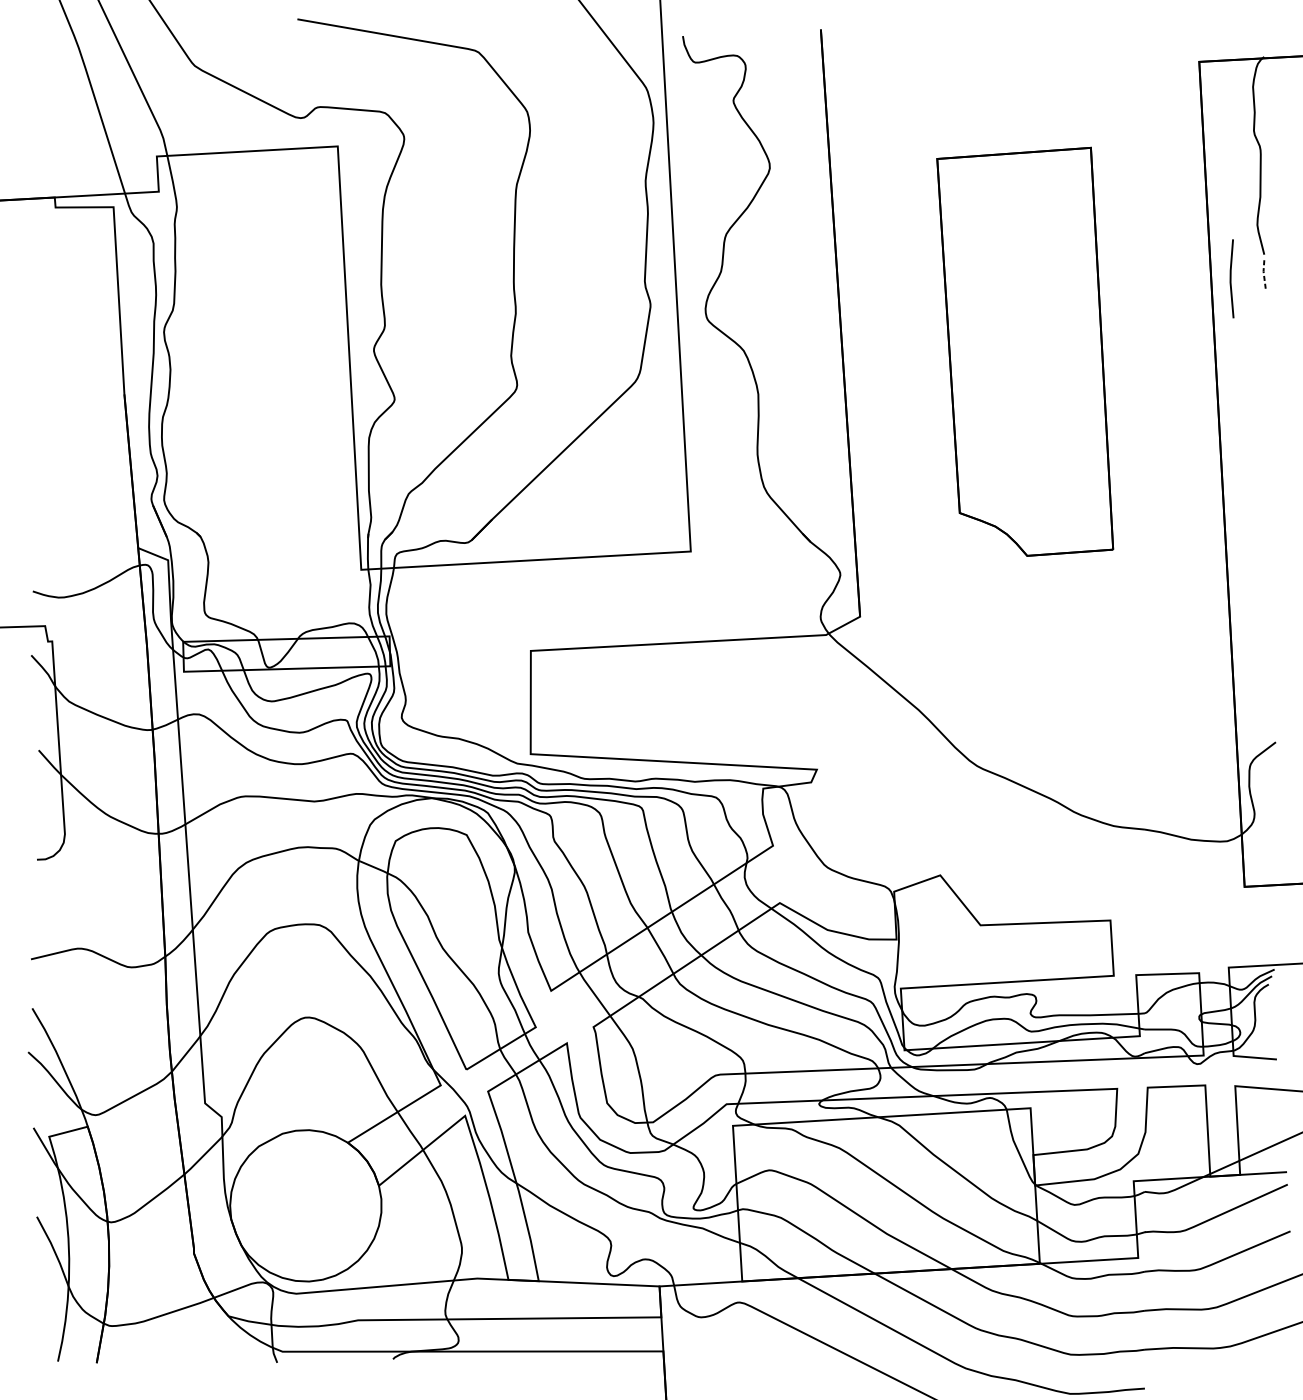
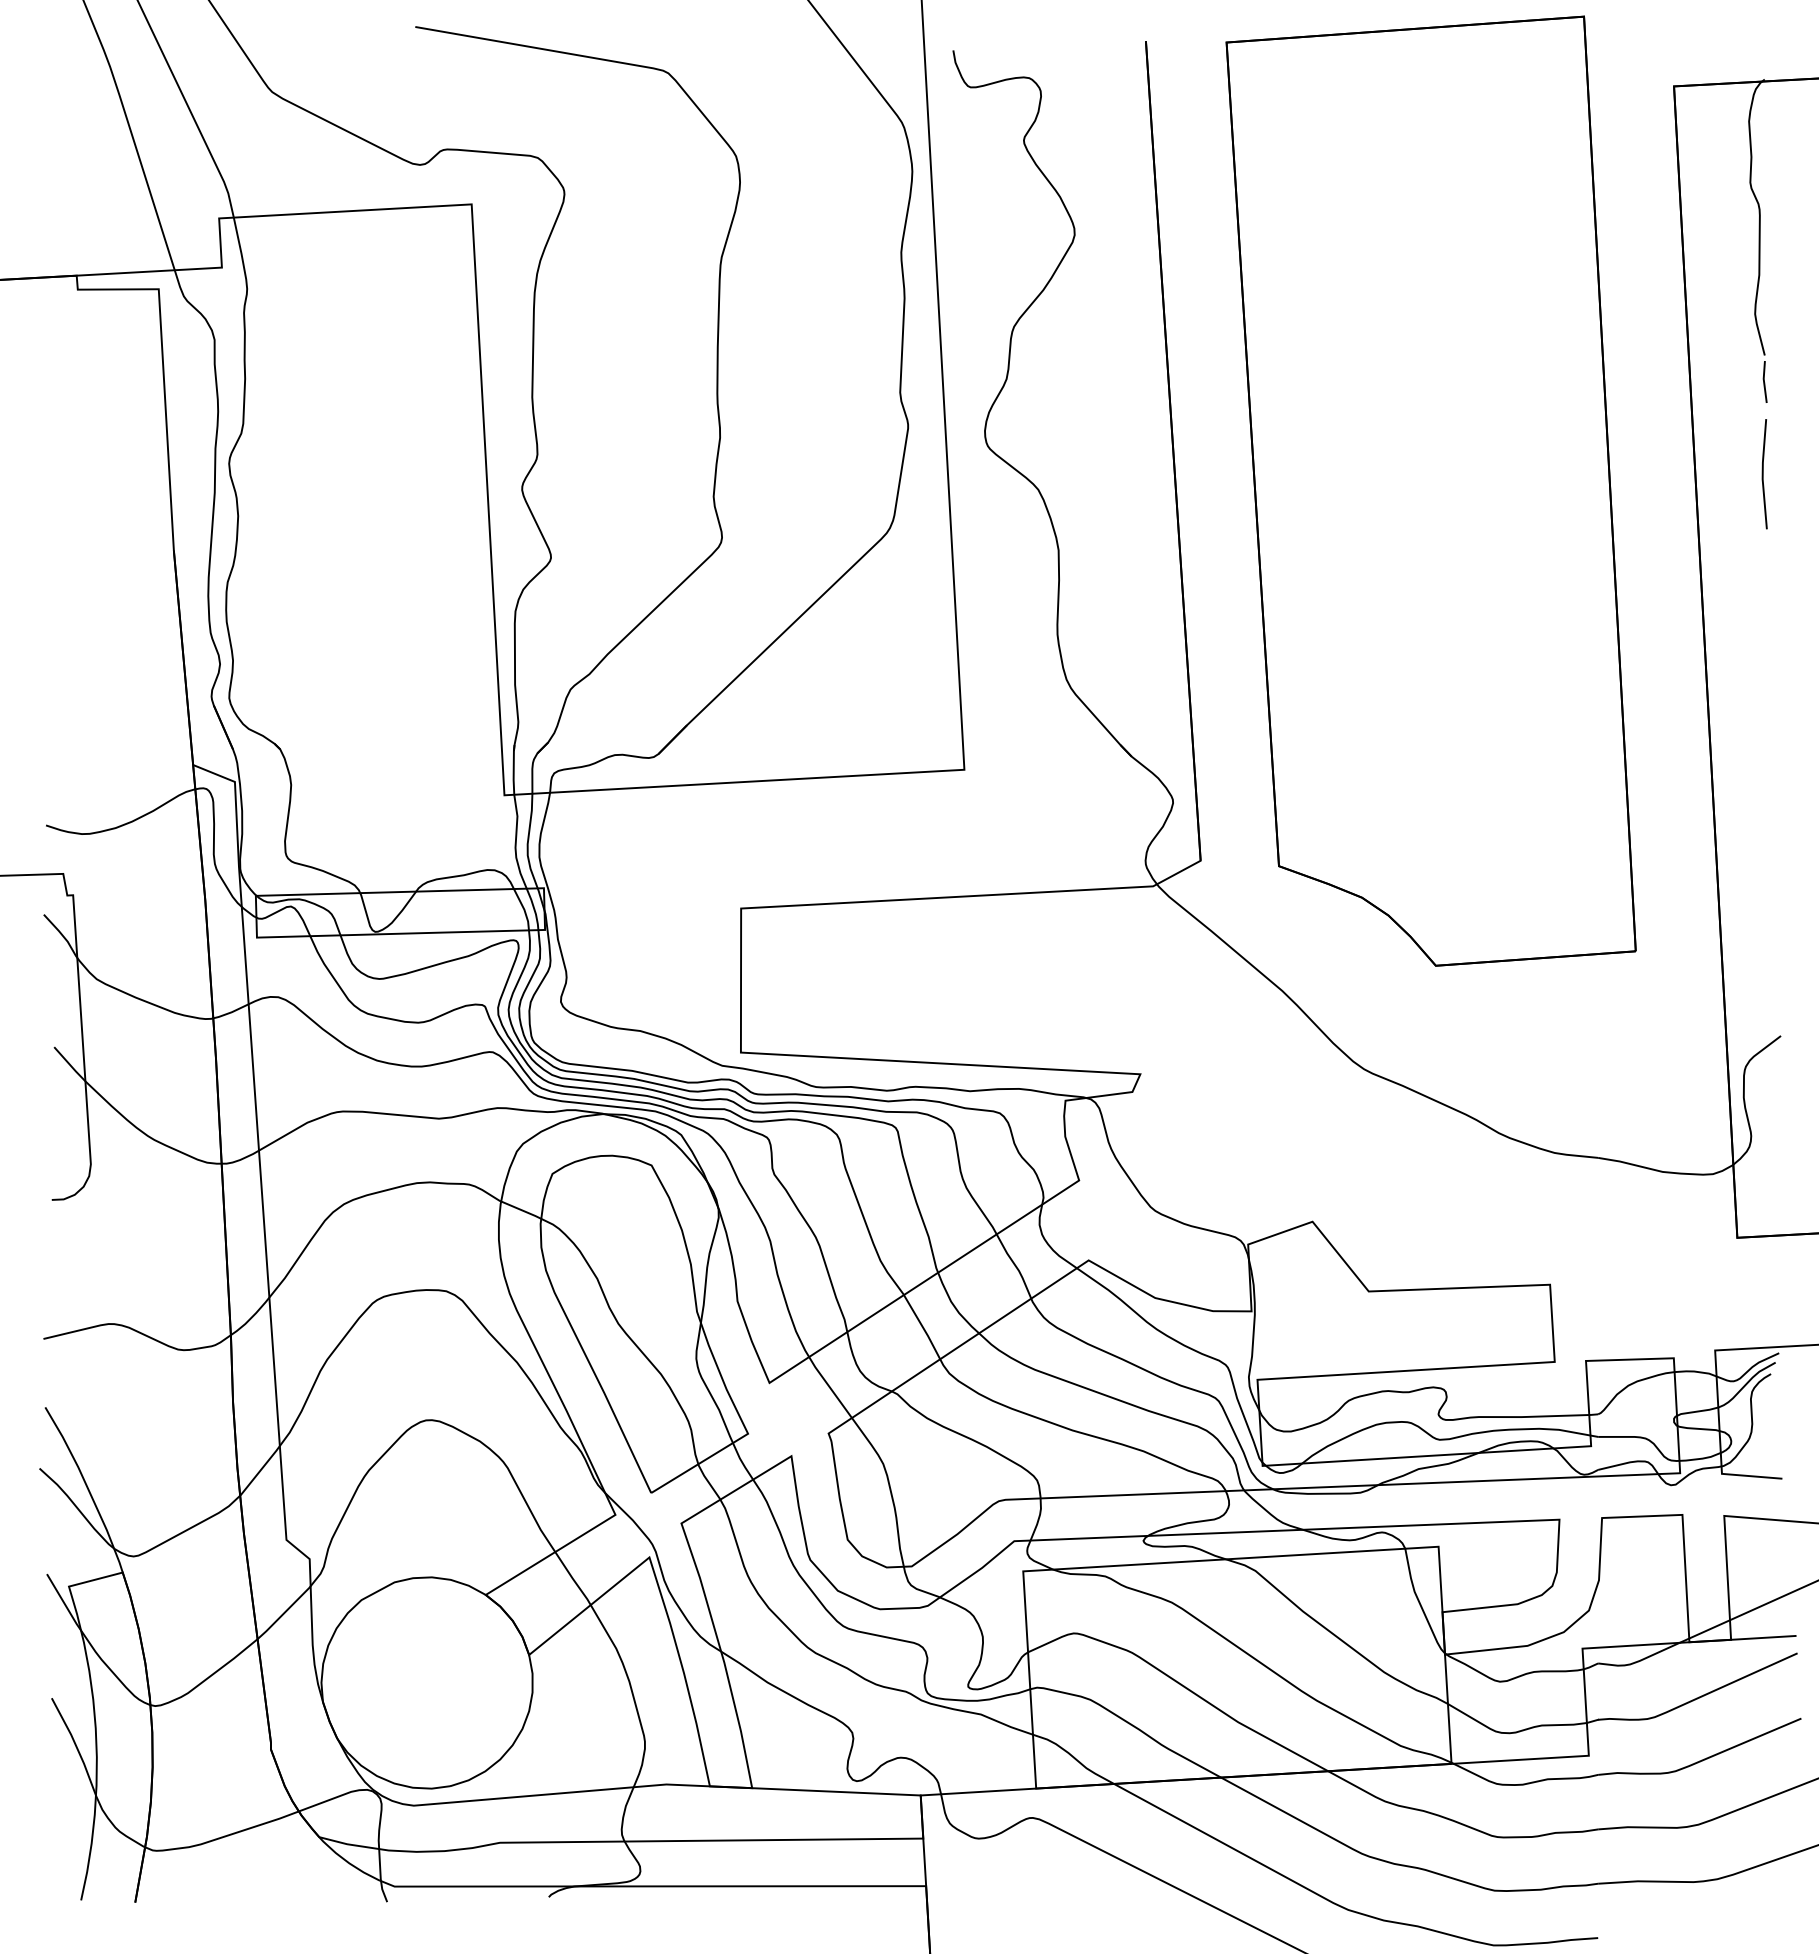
line: (1264, 273) -> (1764, 381), dashed -> solid
line: (1231, 279) -> (1763, 474), moved
part: (1024, 351) -> (1430, 490), size x1.67

